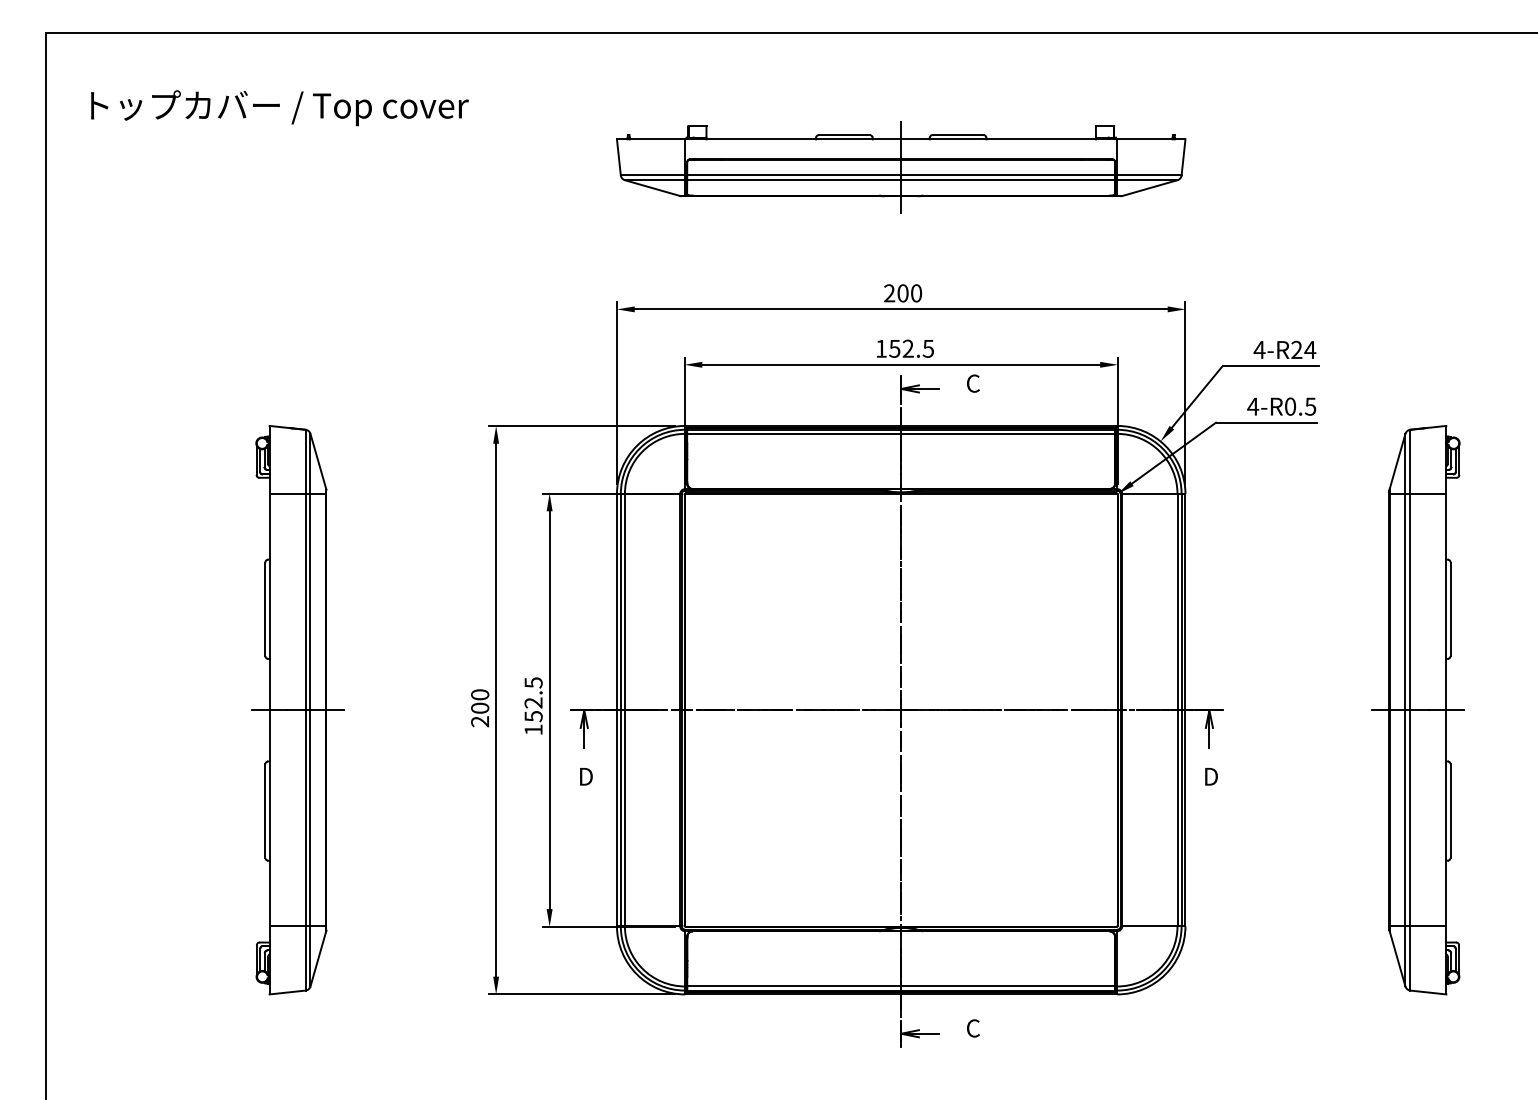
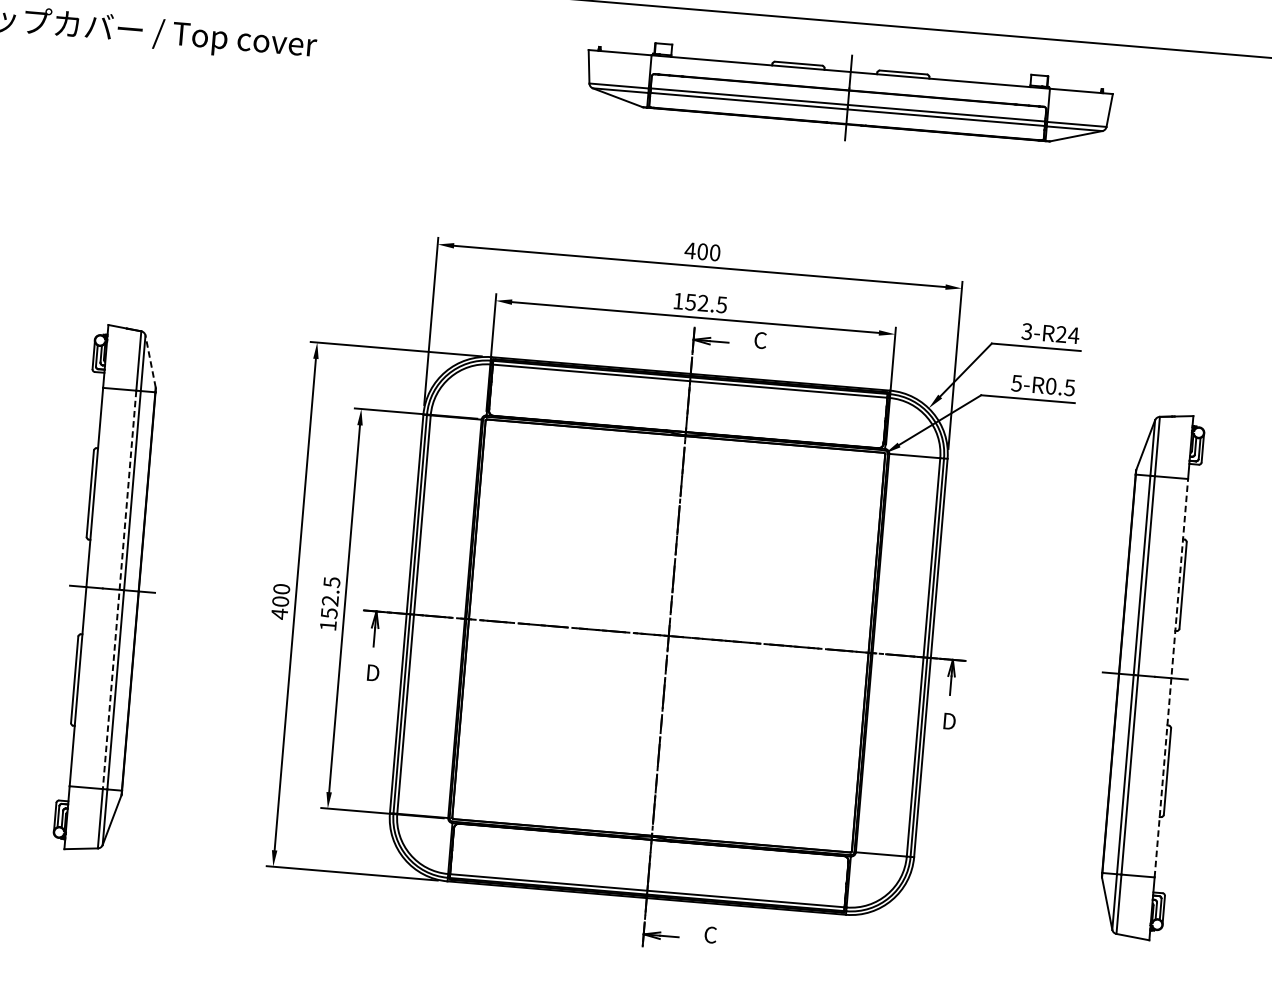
part: (901, 167) -> (848, 97), moved
text: (889, 293) -> (690, 250), 200 -> 400
text: (1259, 349) -> (1027, 331), 4-R24 -> 3-R24
text: (1253, 406) -> (1017, 383), 4-R0.5 -> 5-R0.5
line: (318, 461) -> (150, 361), solid -> dashed
line: (1446, 709) -> (1171, 677), solid -> dashed
line: (305, 710) -> (119, 590), solid -> dashed
text: (479, 721) -> (279, 613), 200 -> 400

